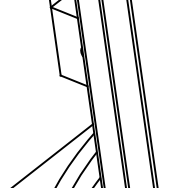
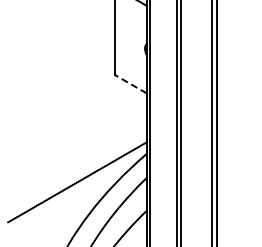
line: (73, 80) -> (130, 83), solid -> dashed

